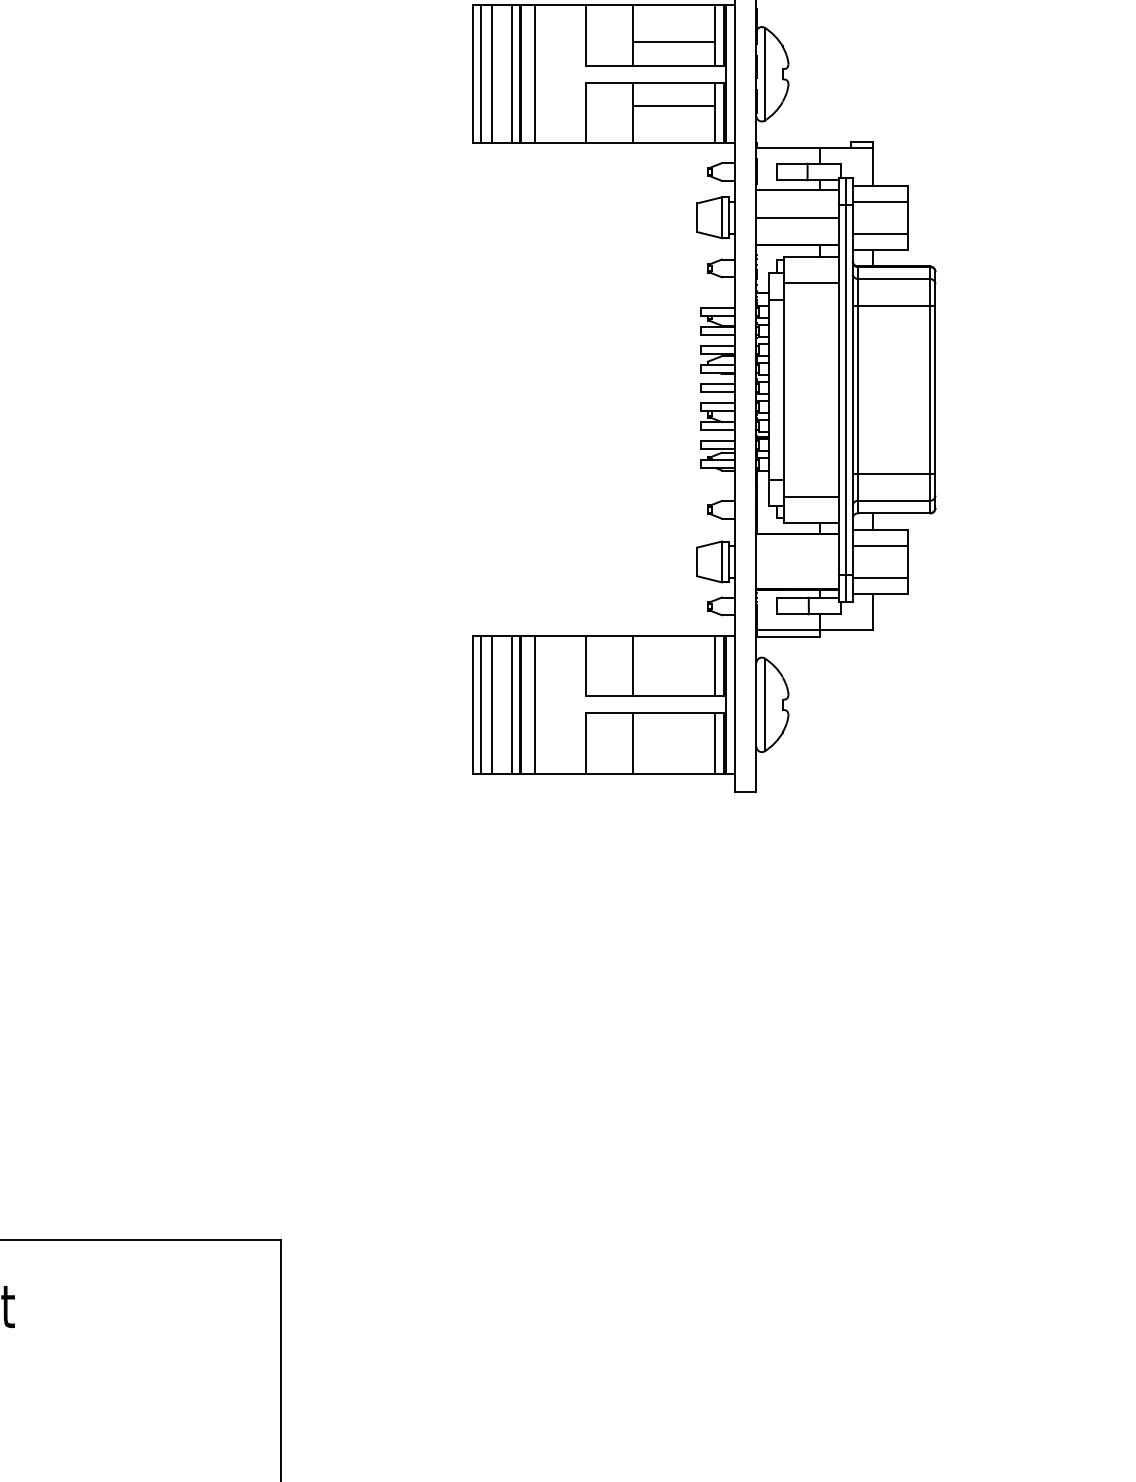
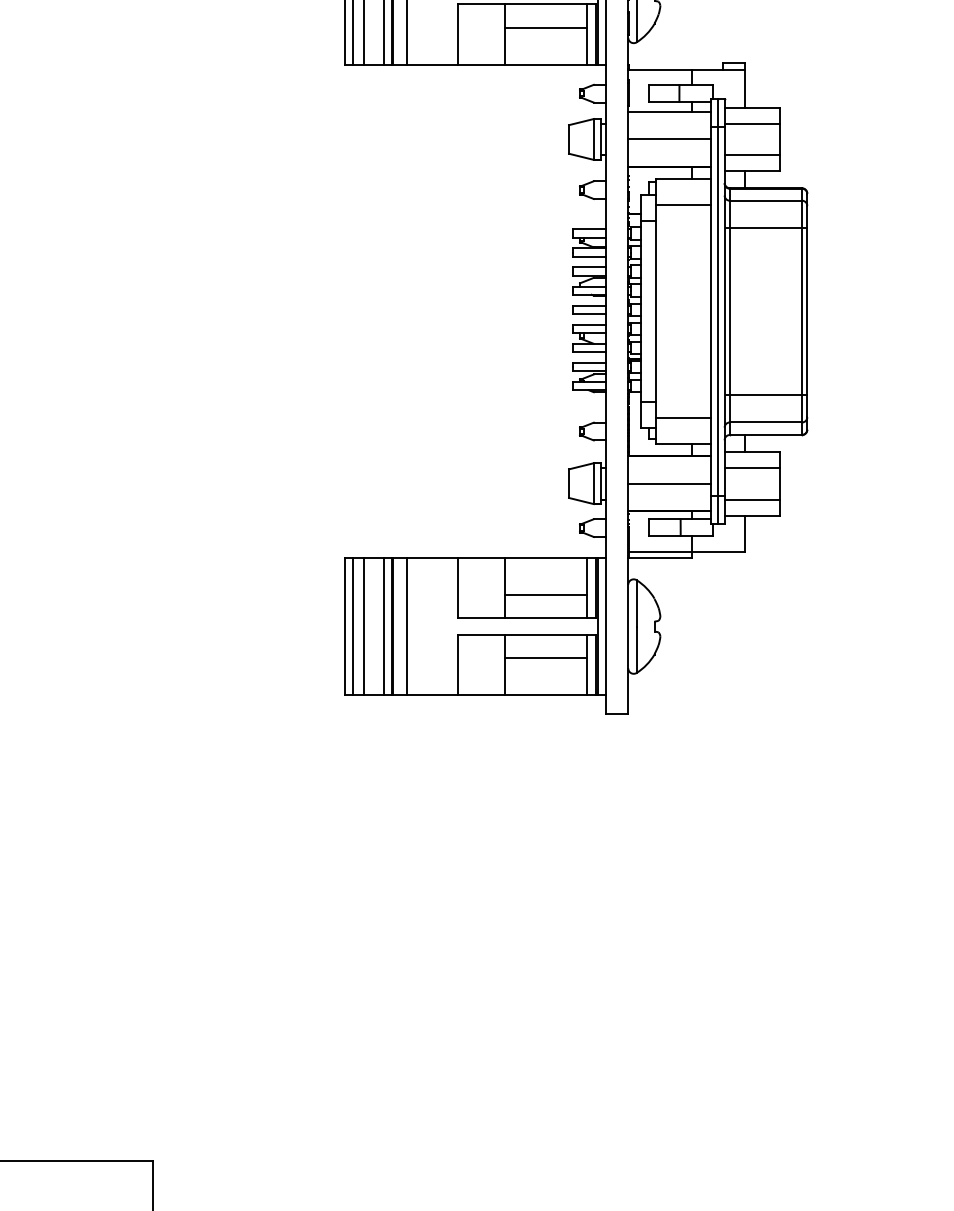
line: (797, 561) -> (669, 483), added
line: (673, 673) -> (545, 595), added
line: (673, 736) -> (545, 658), added

